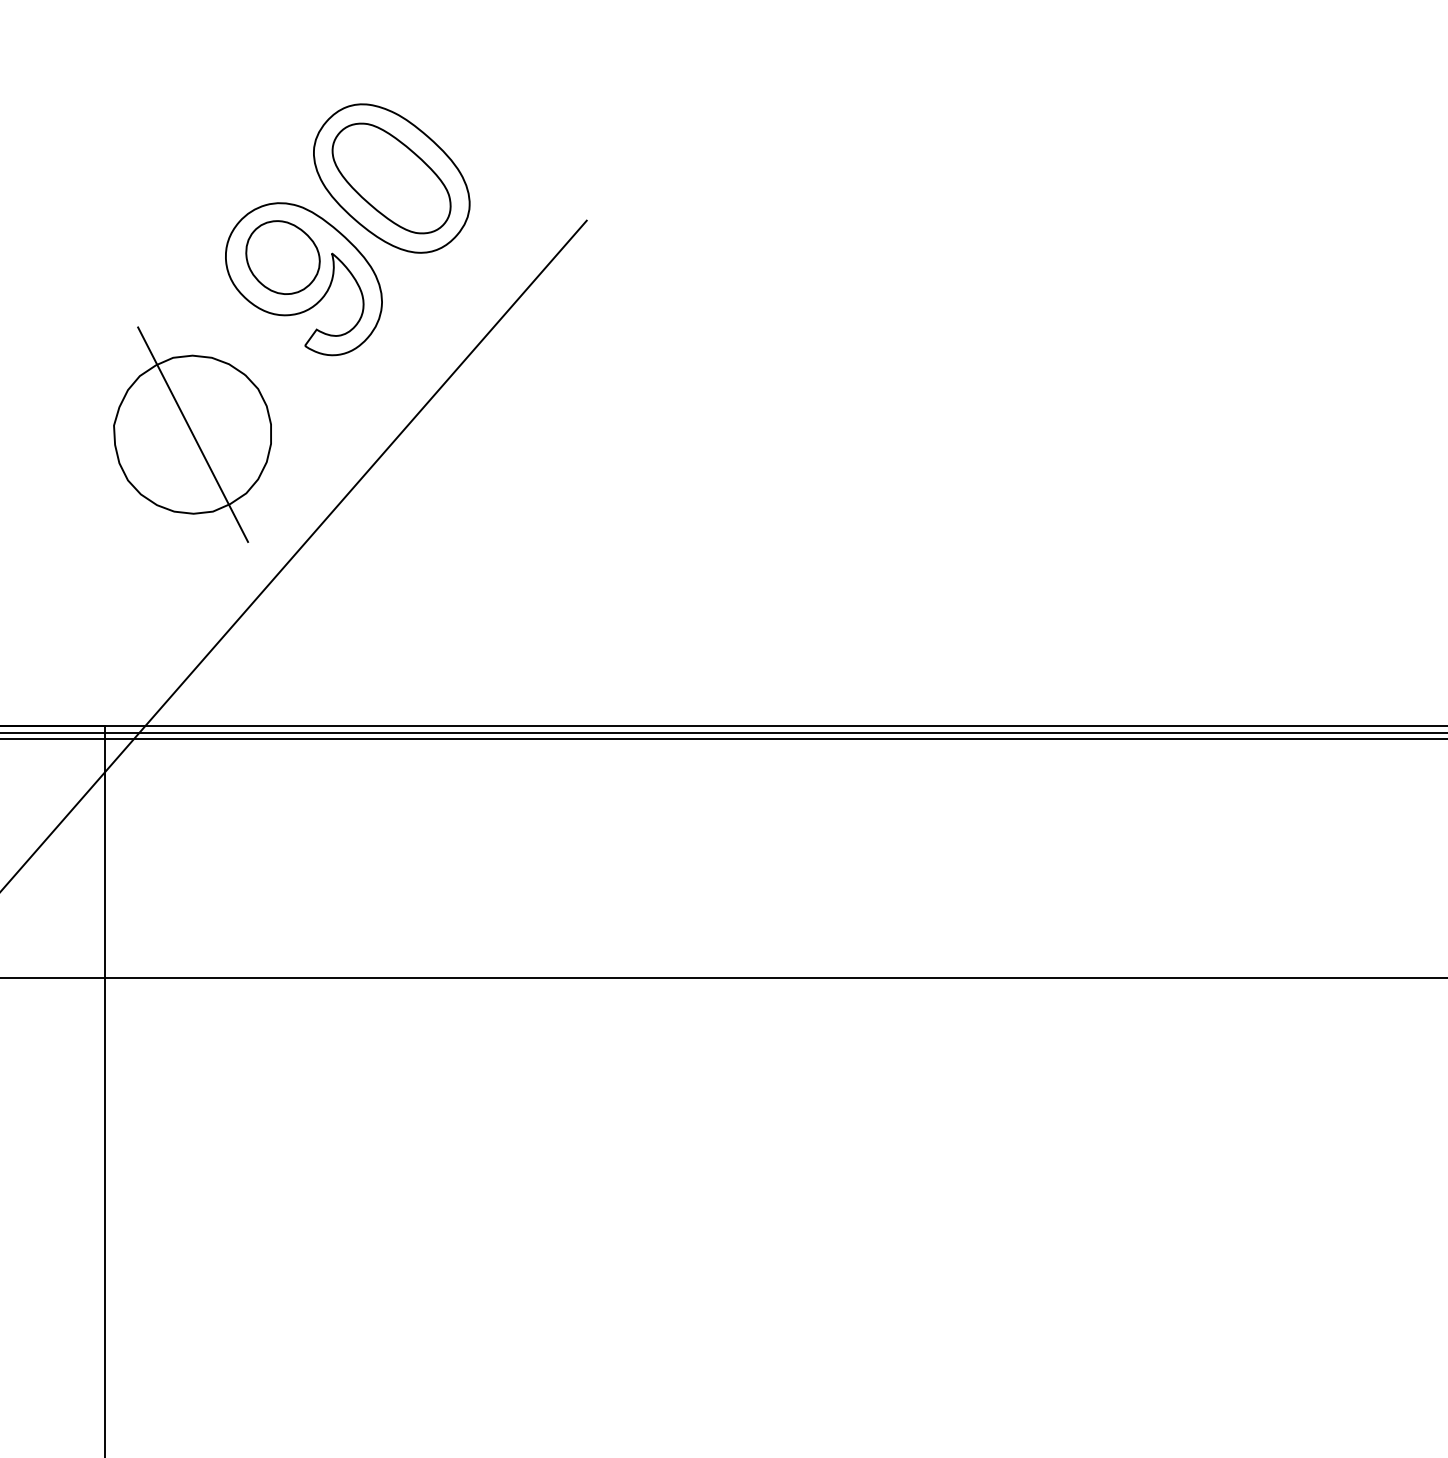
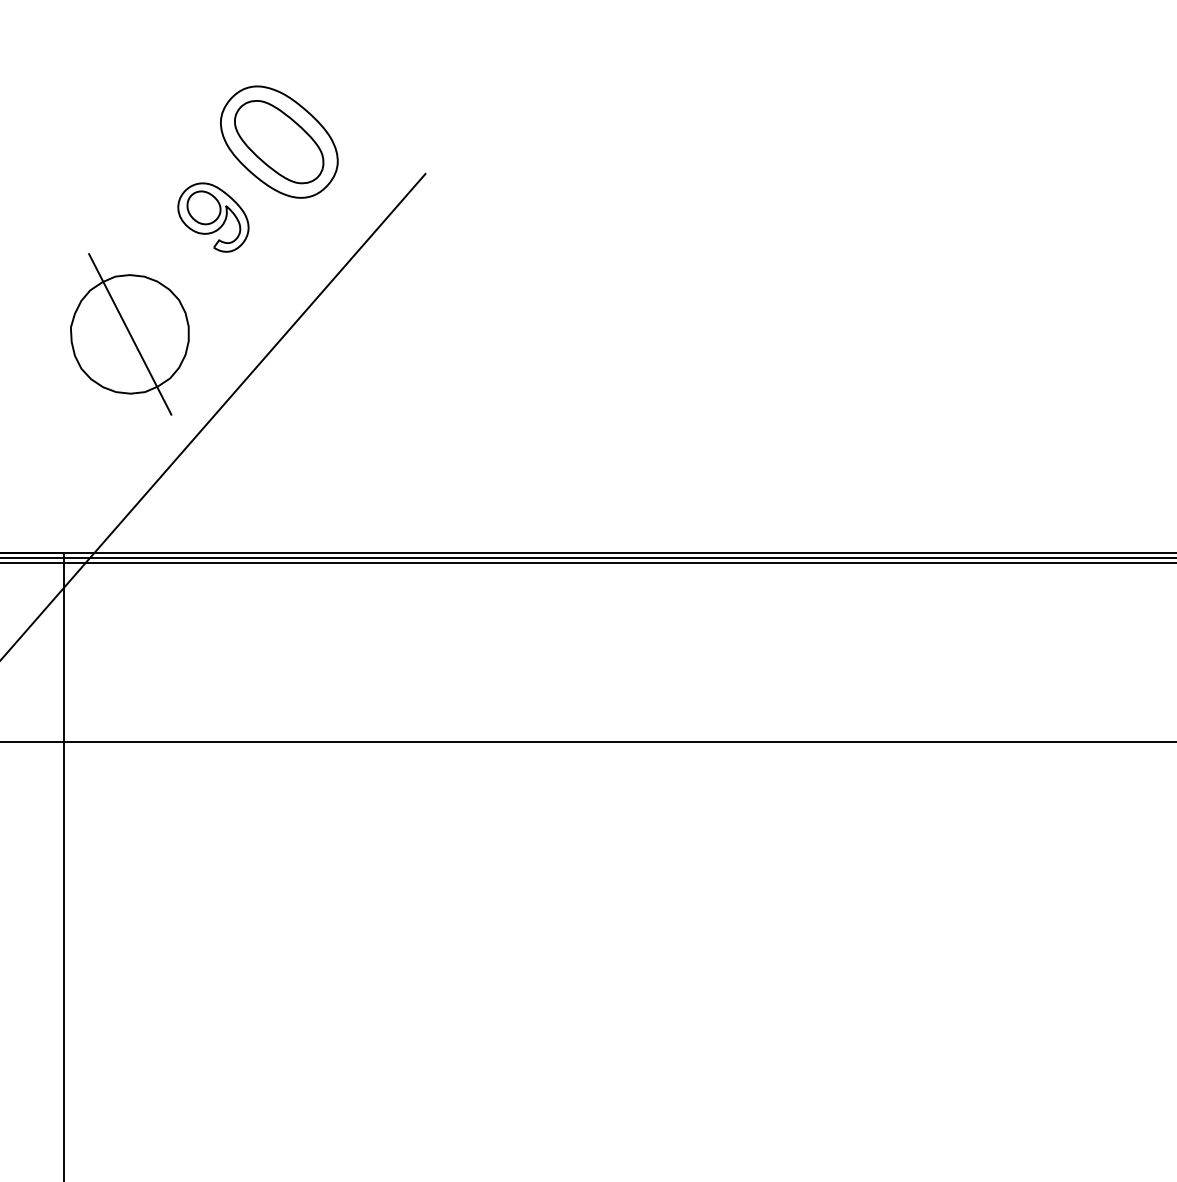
part: (304, 278) -> (213, 217), size x0.6

